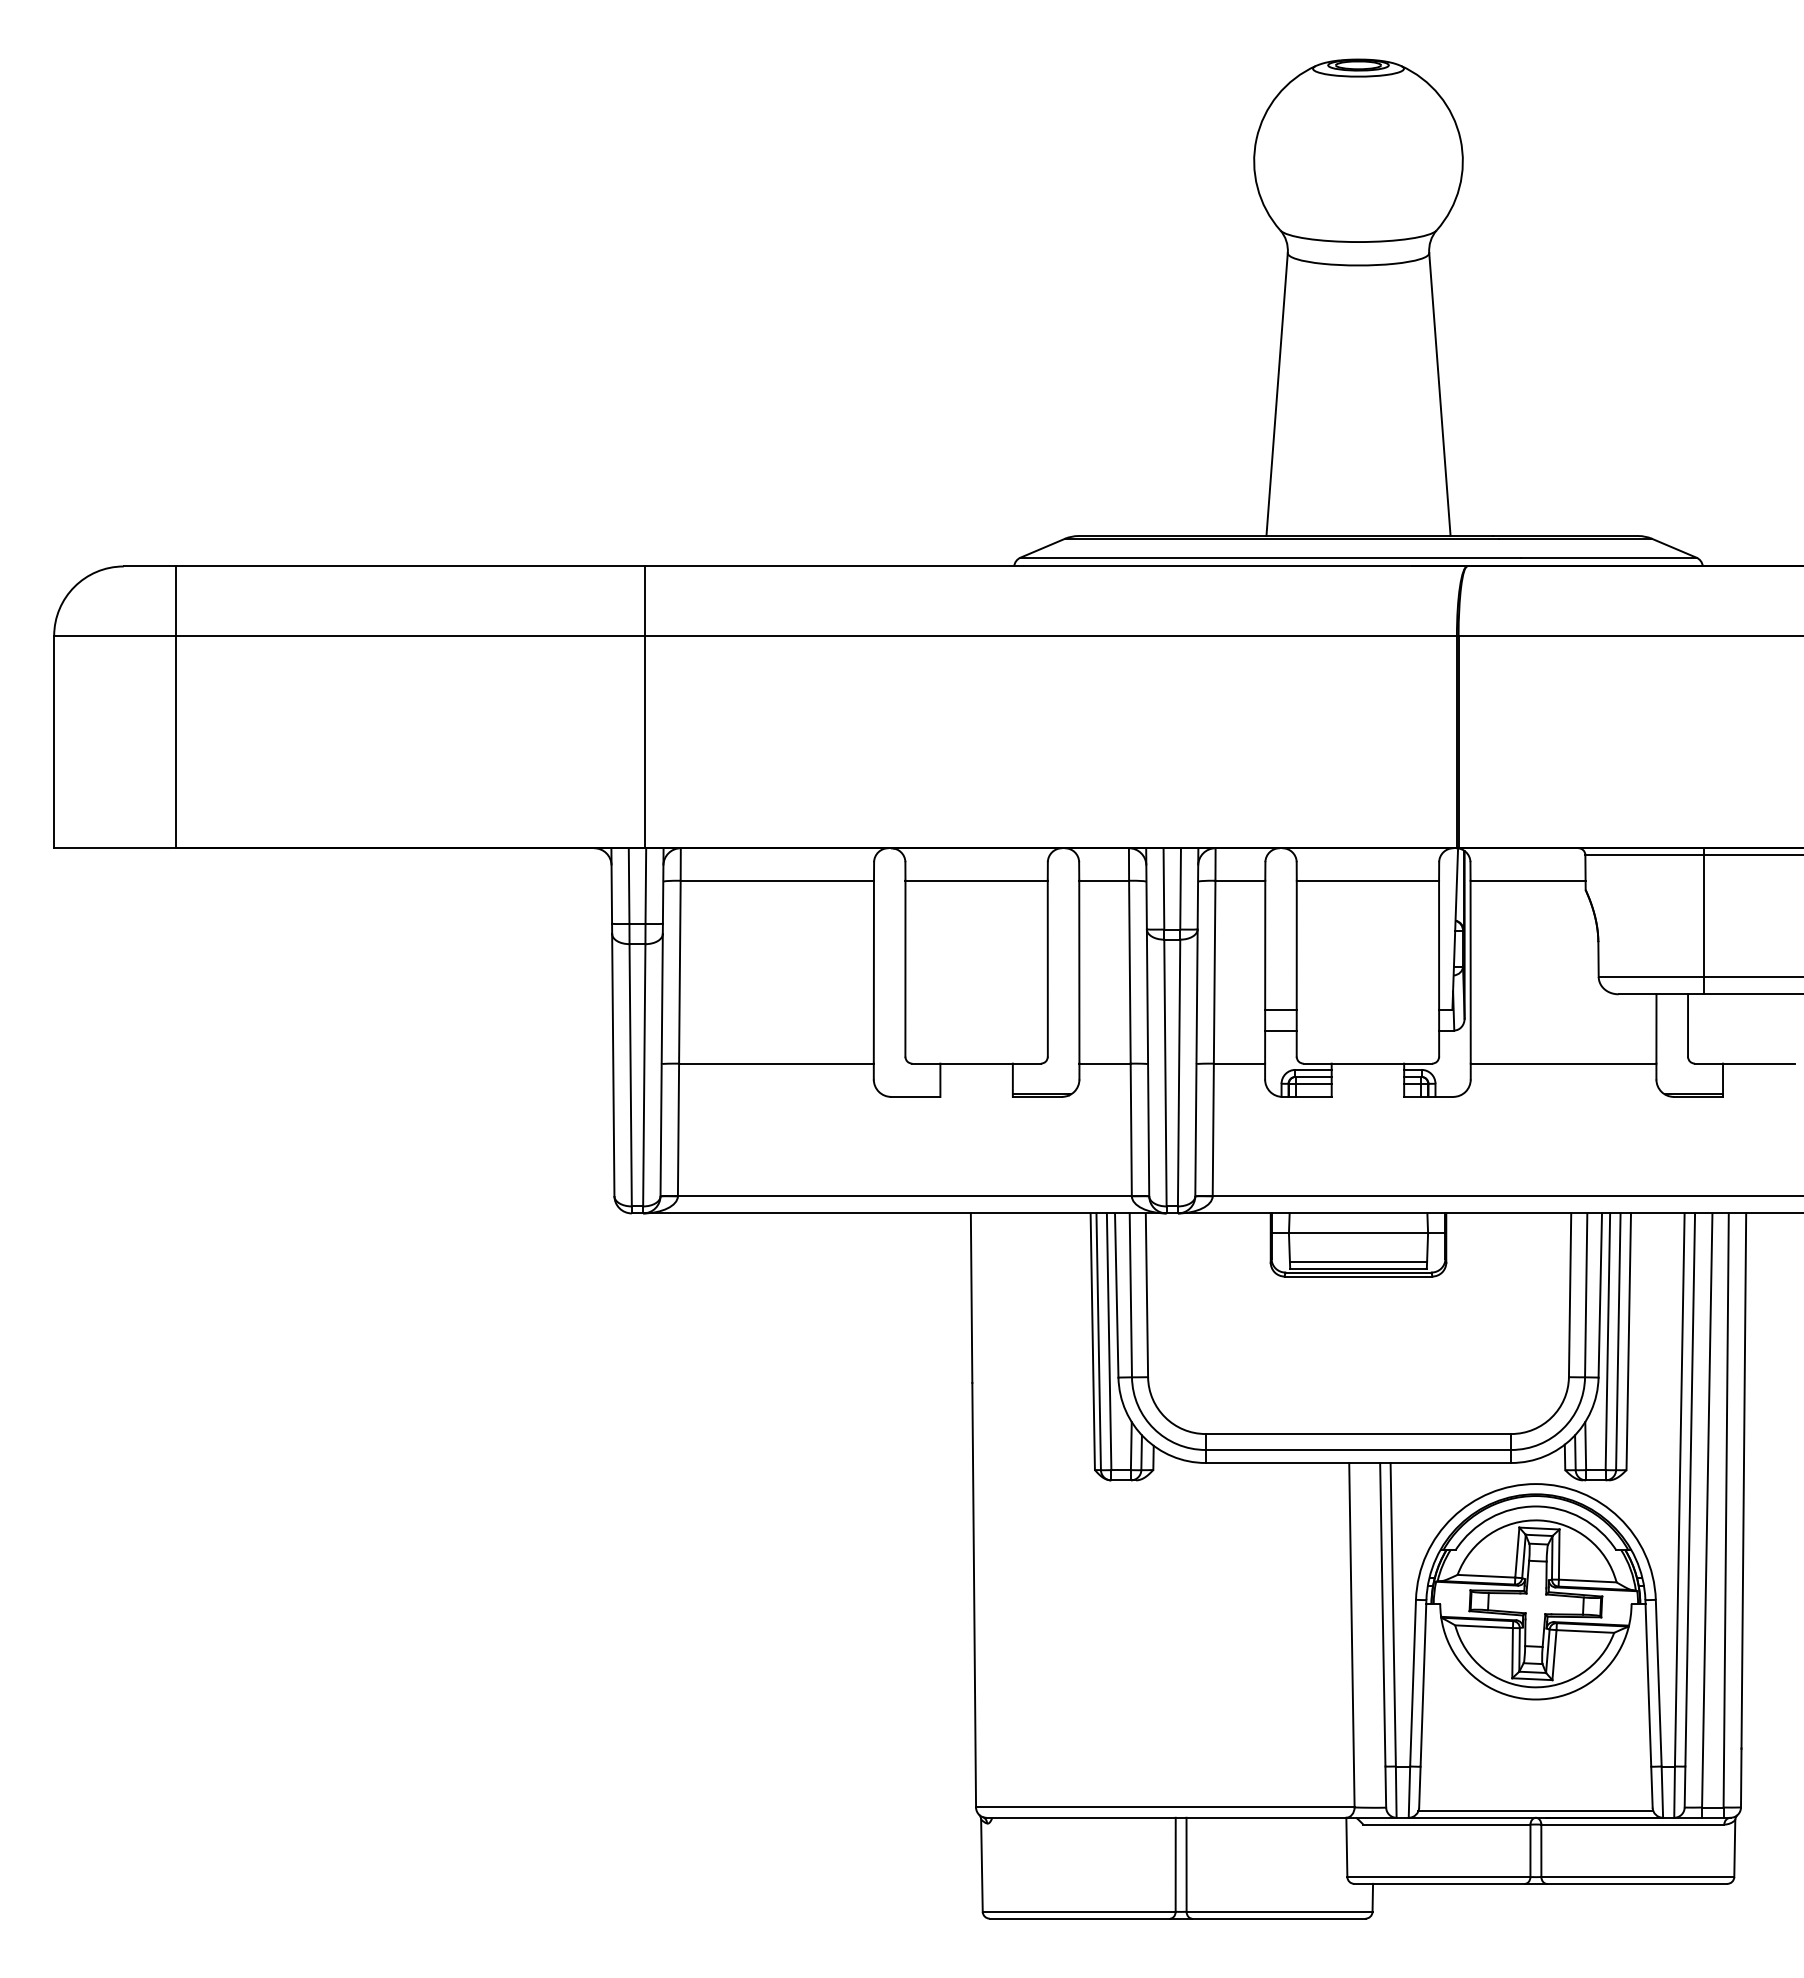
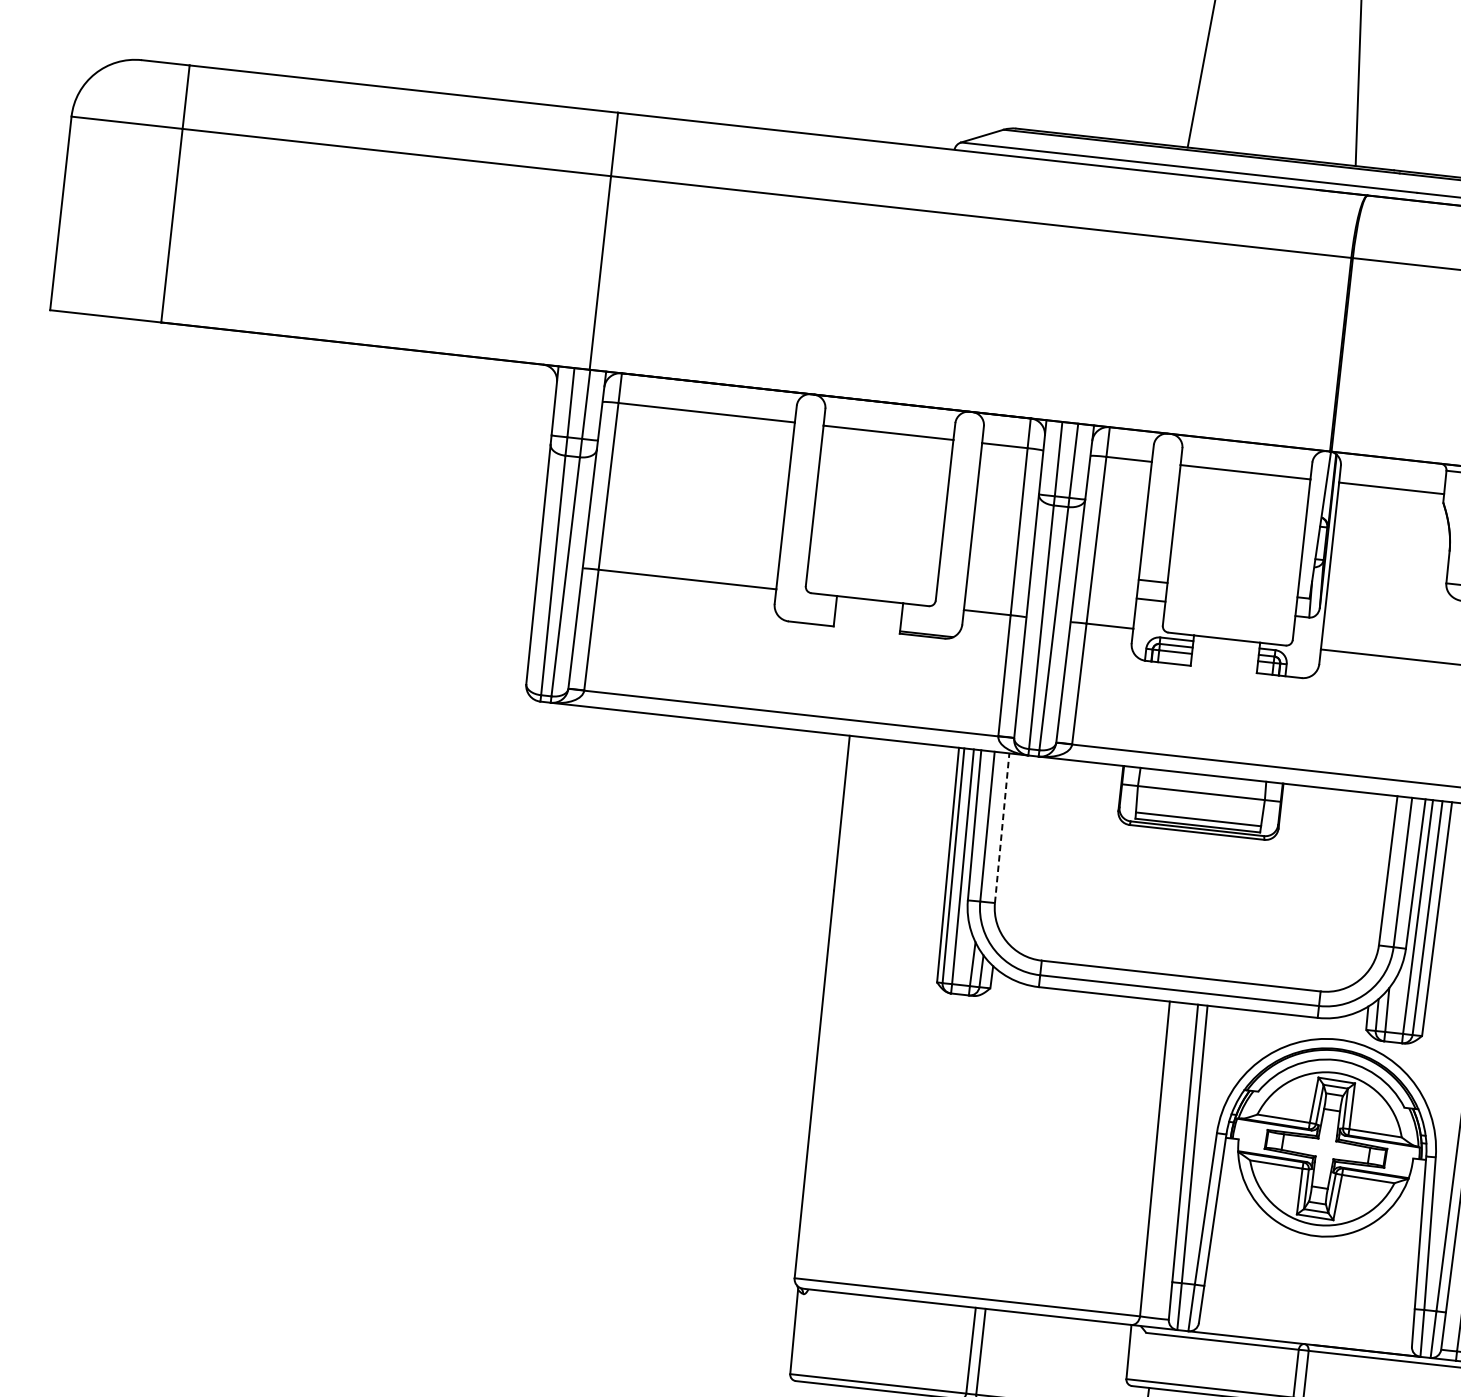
line: (1146, 1295) -> (1001, 828), solid -> dashed
line: (1535, 1811) -> (1304, 1338), removed

